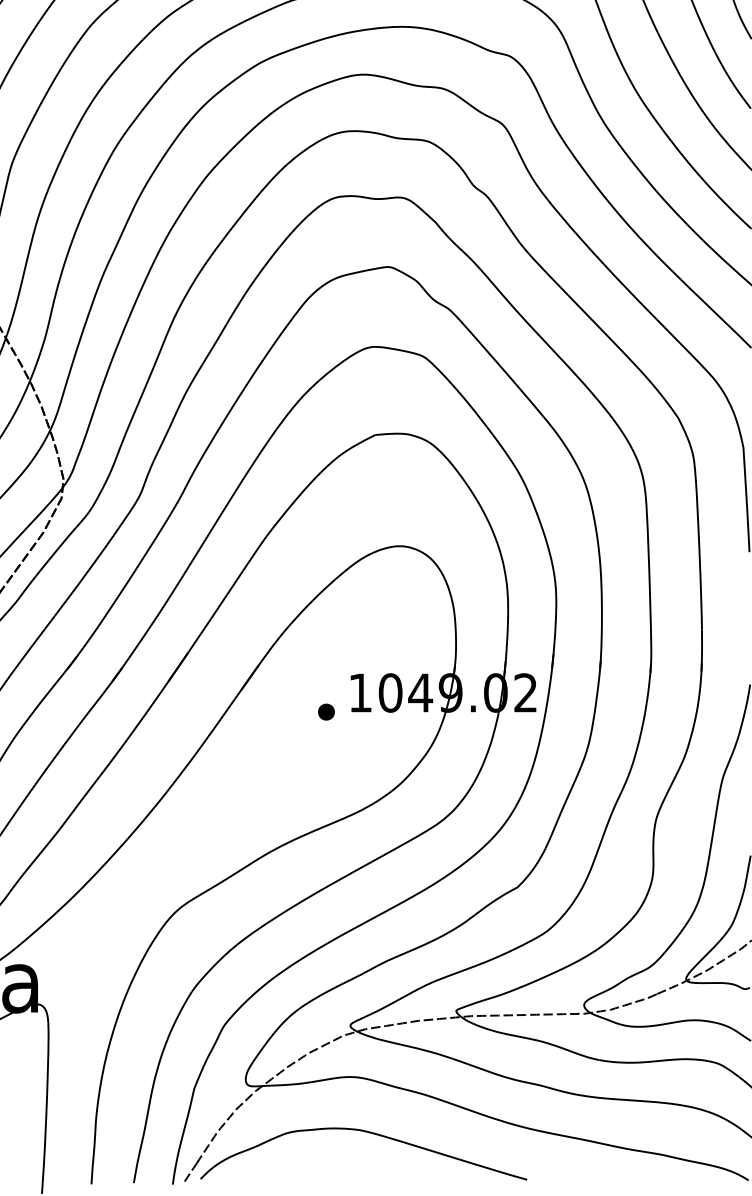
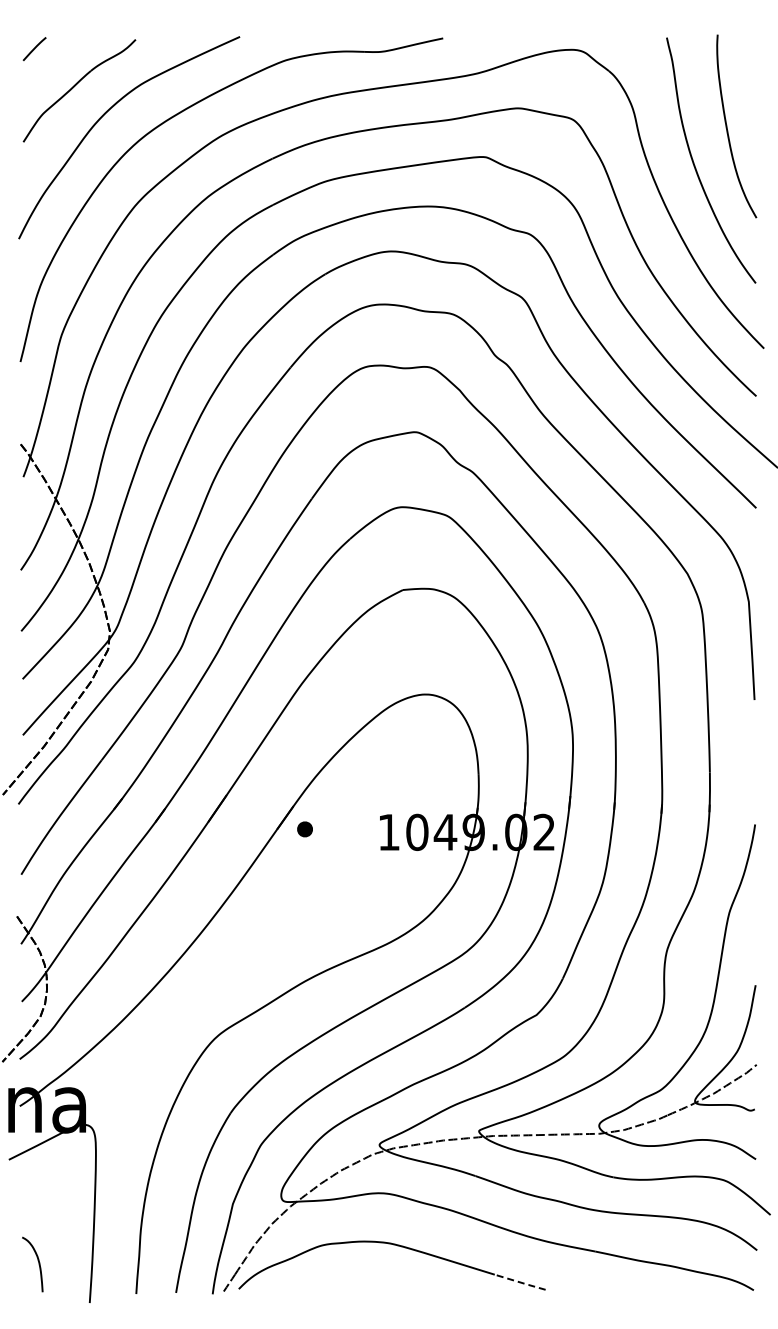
part: (325, 712) -> (304, 829), moved
line: (500, 1172) -> (520, 1282), solid -> dashed

